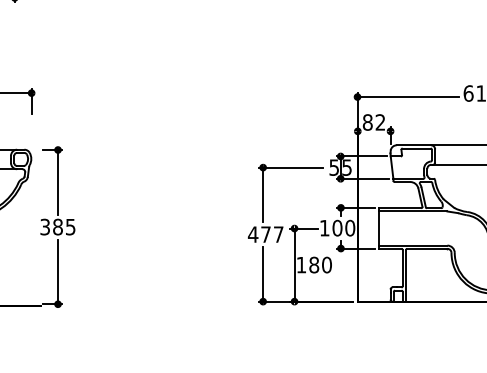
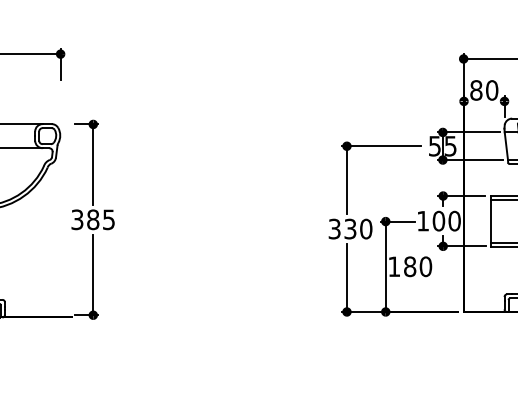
text: (380, 122) -> (492, 90), 82 -> 80
text: (265, 234) -> (349, 228), 477 -> 330

